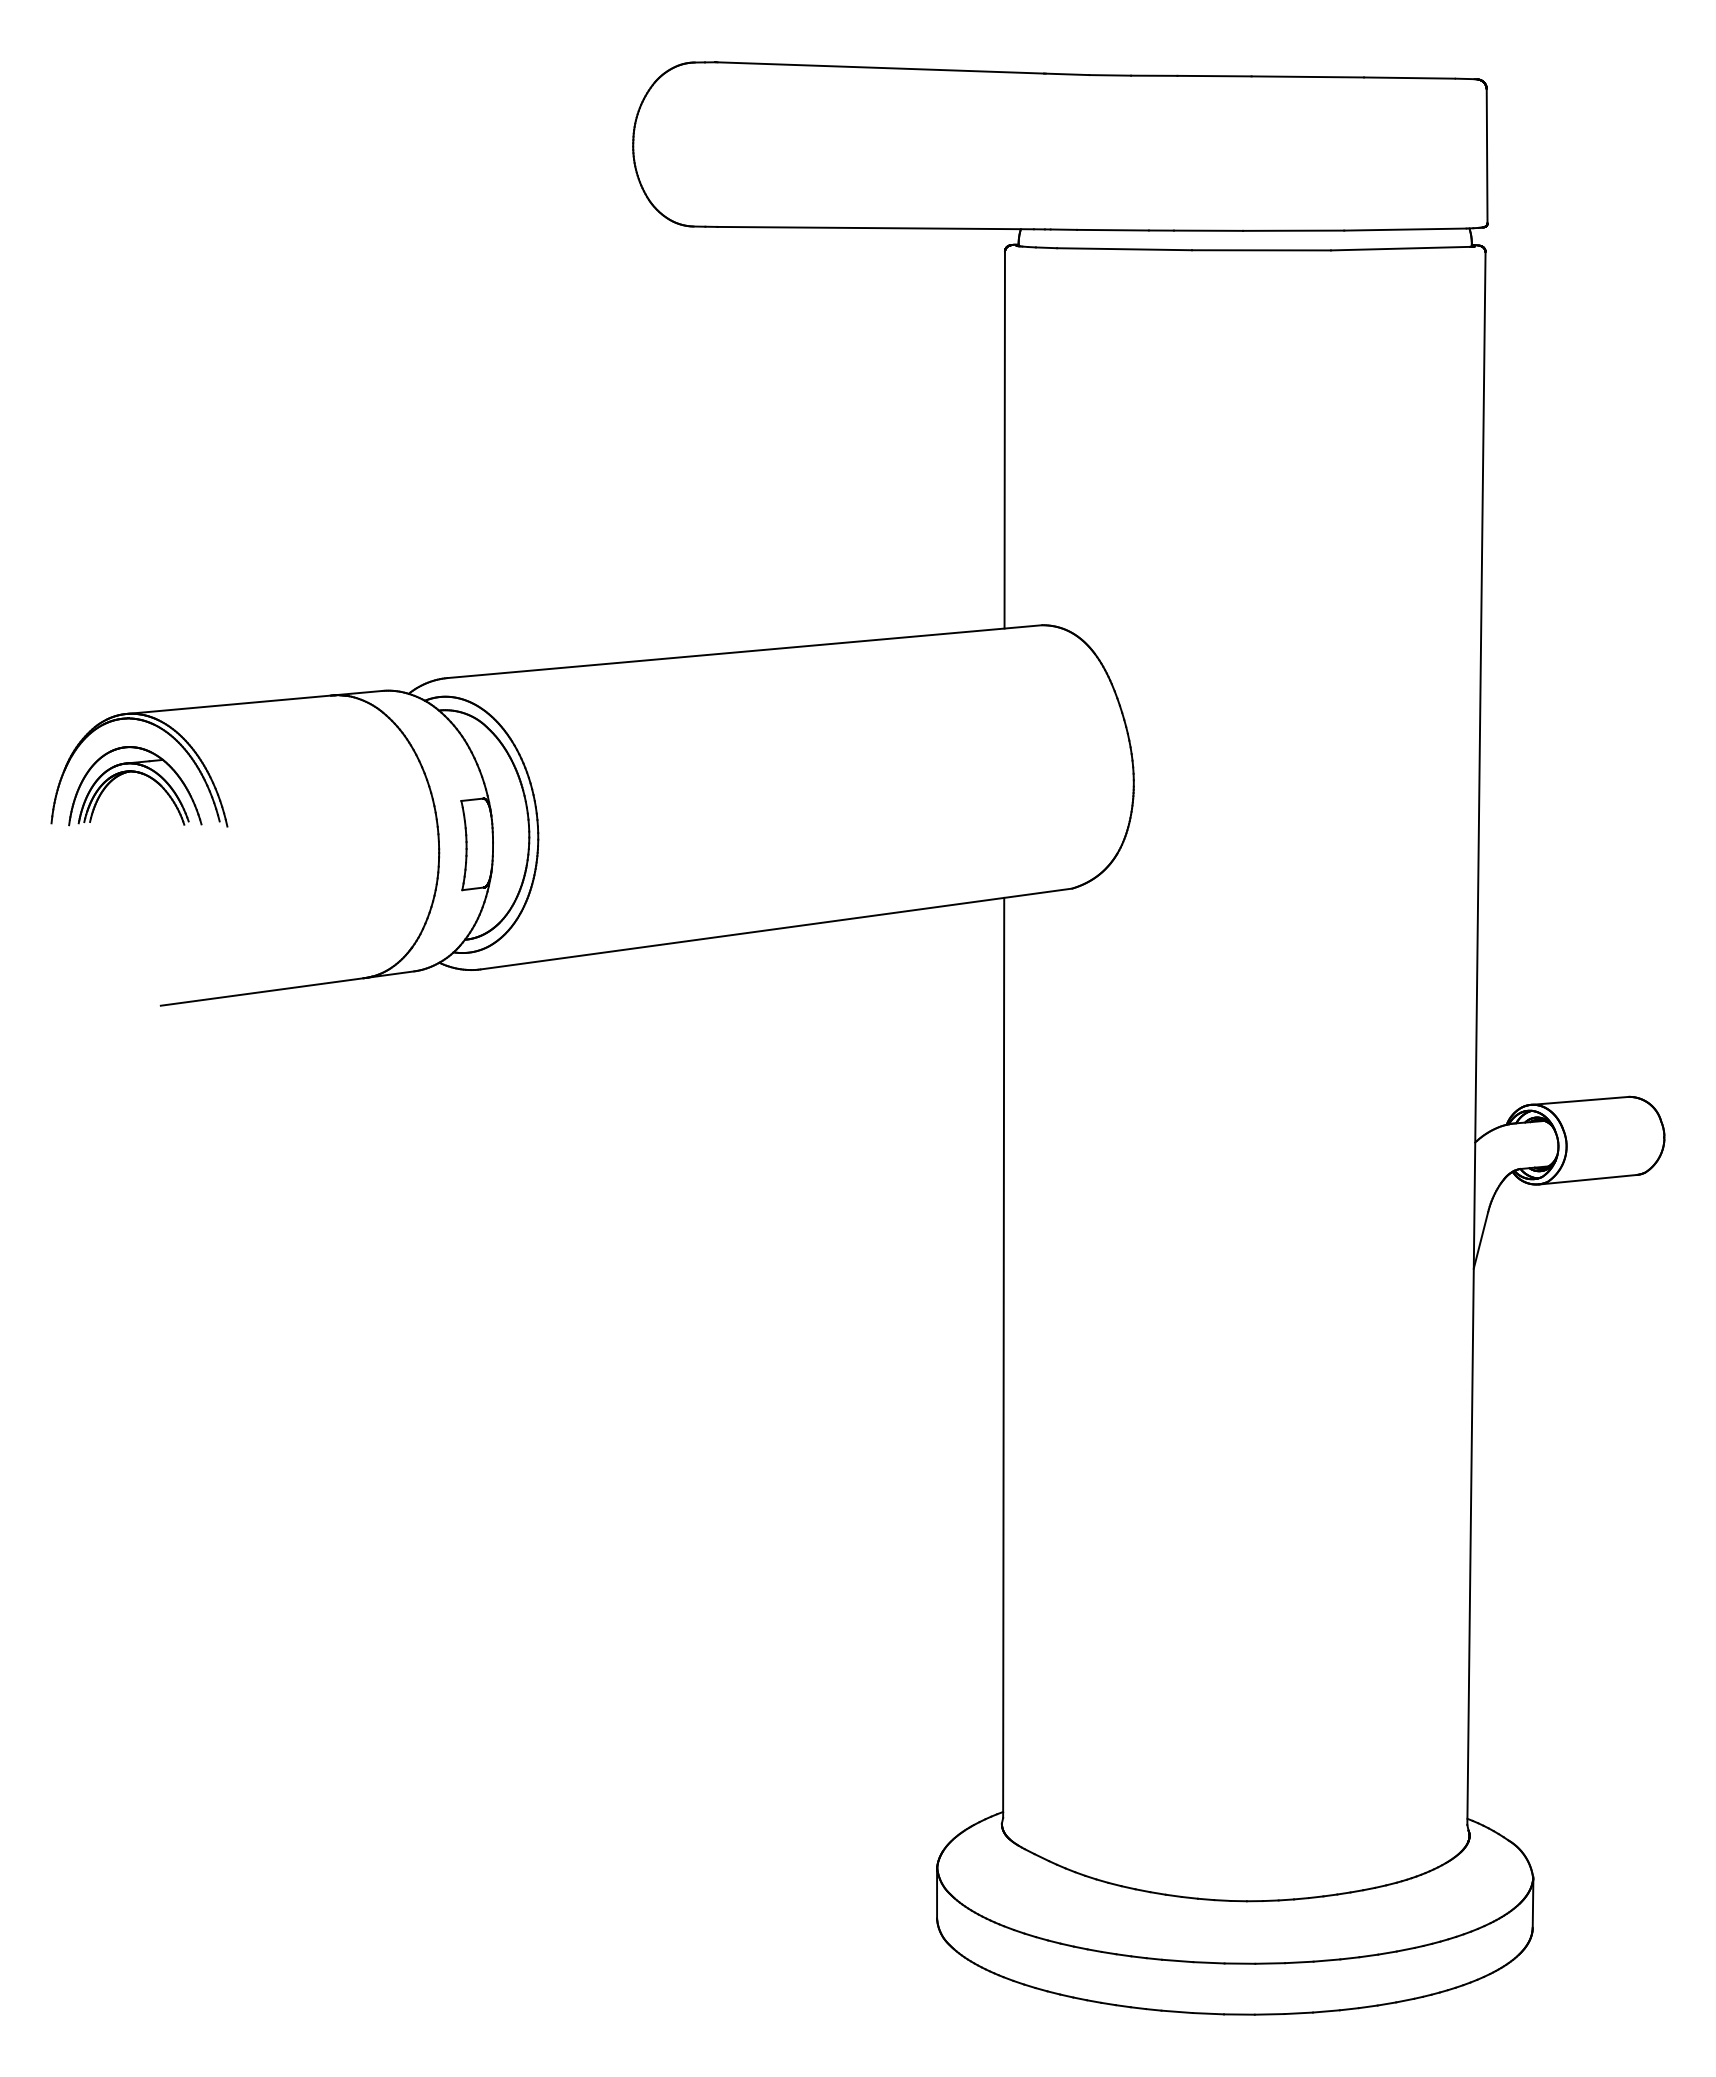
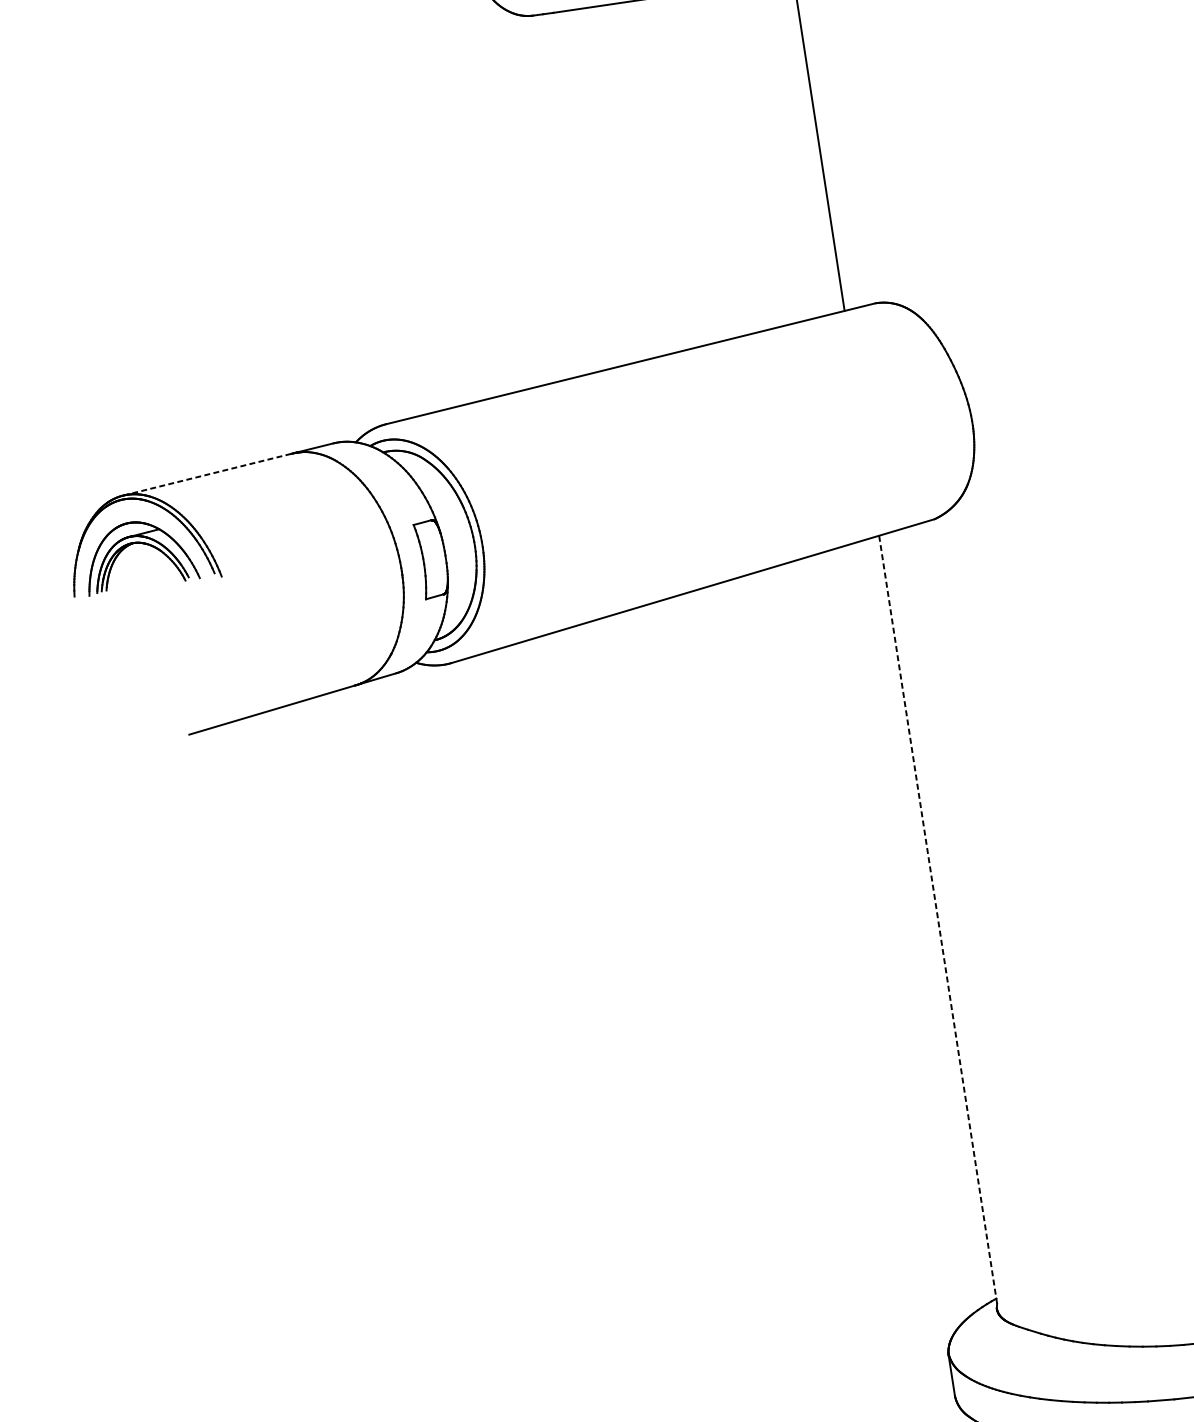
line: (230, 704) -> (208, 474), solid -> dashed
line: (1003, 1357) -> (937, 919), solid -> dashed

